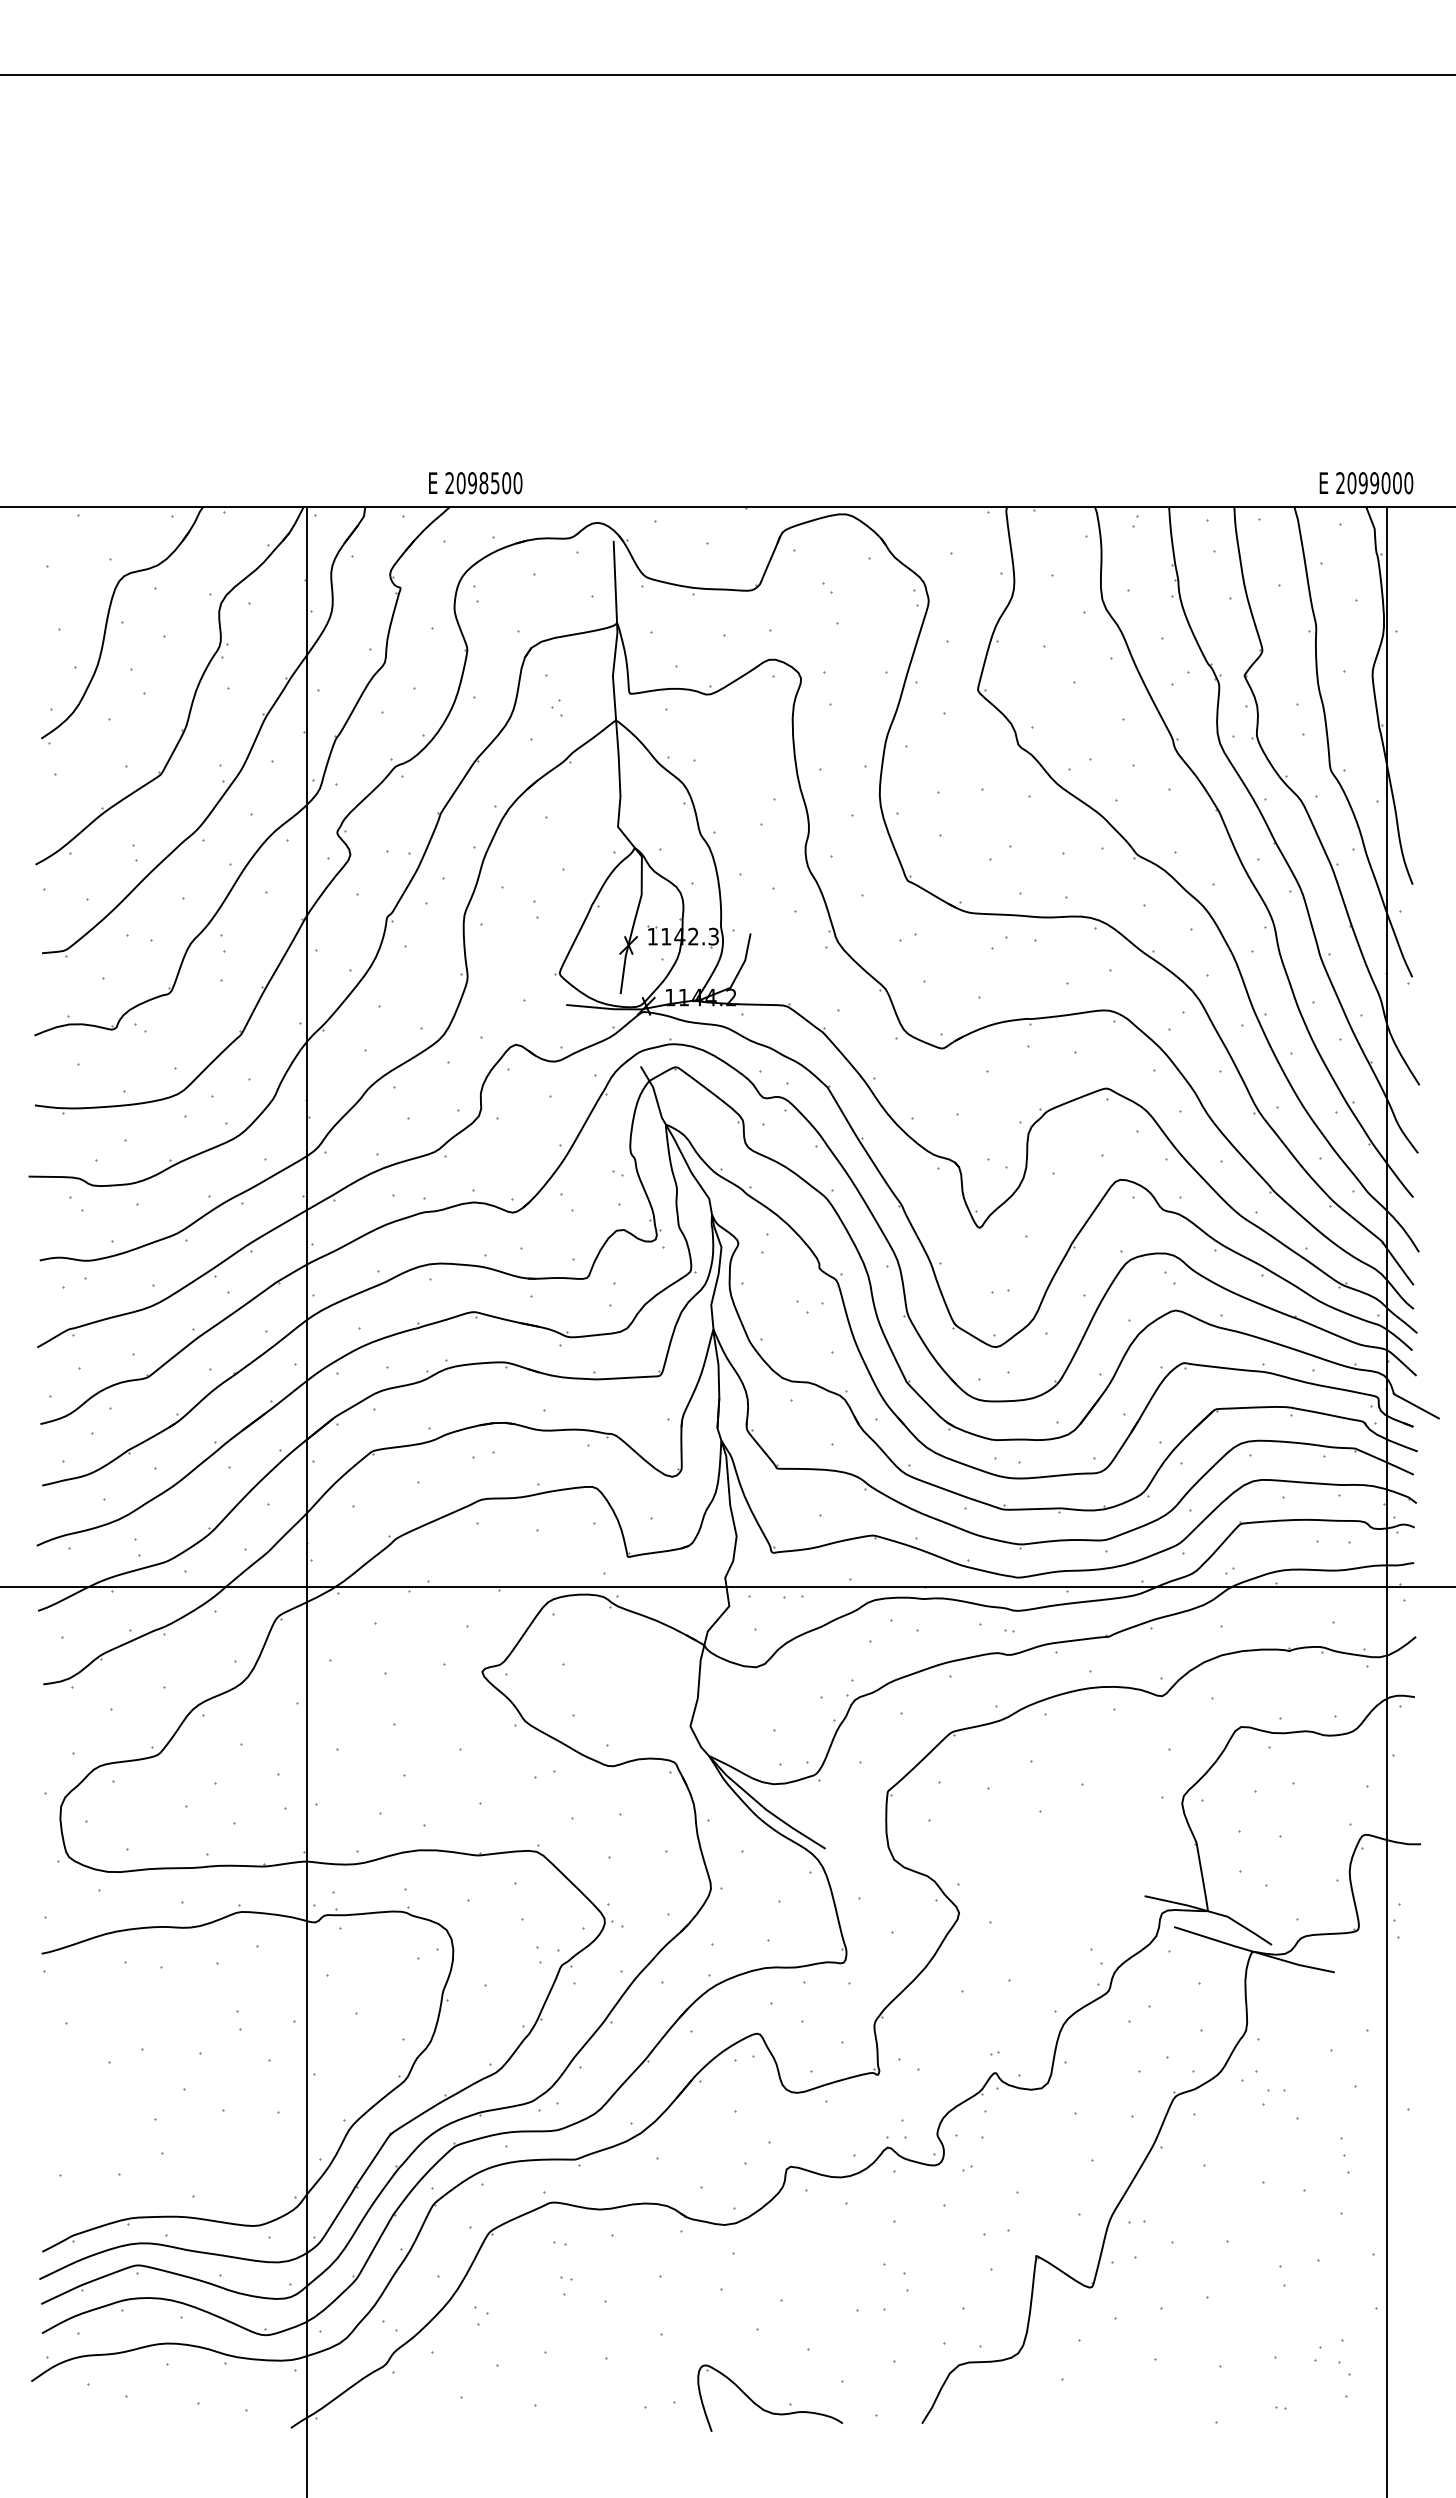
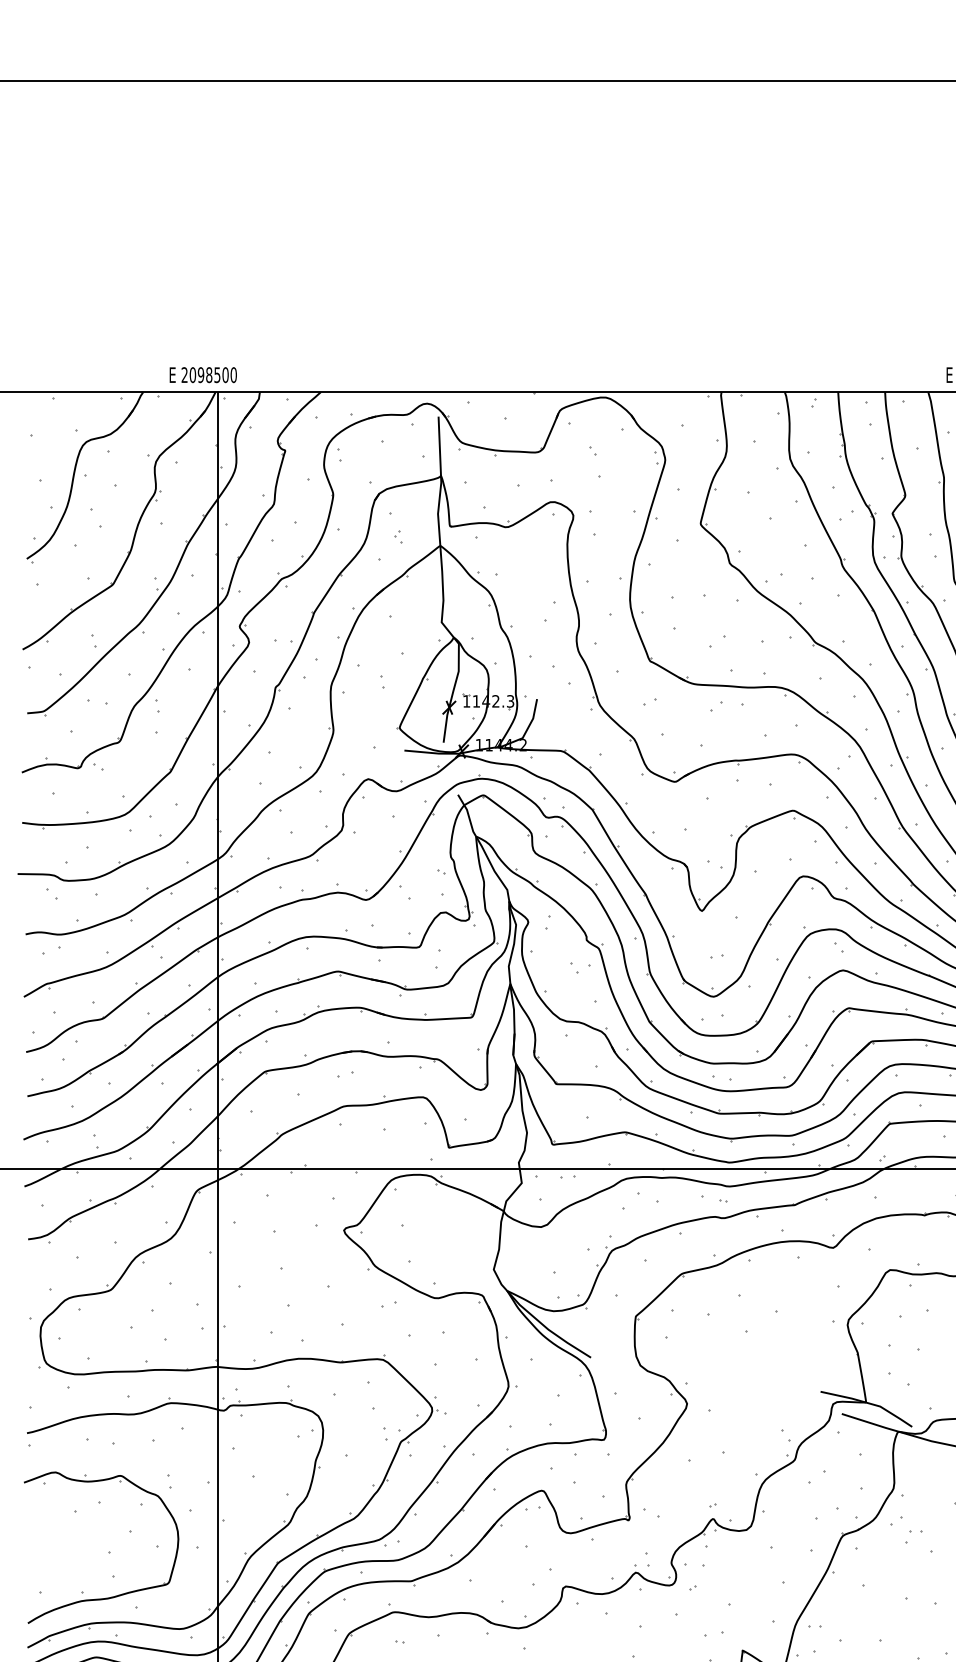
text: (475, 483) -> (203, 375), moved
part: (161, 2180) -> (113, 1596), added

